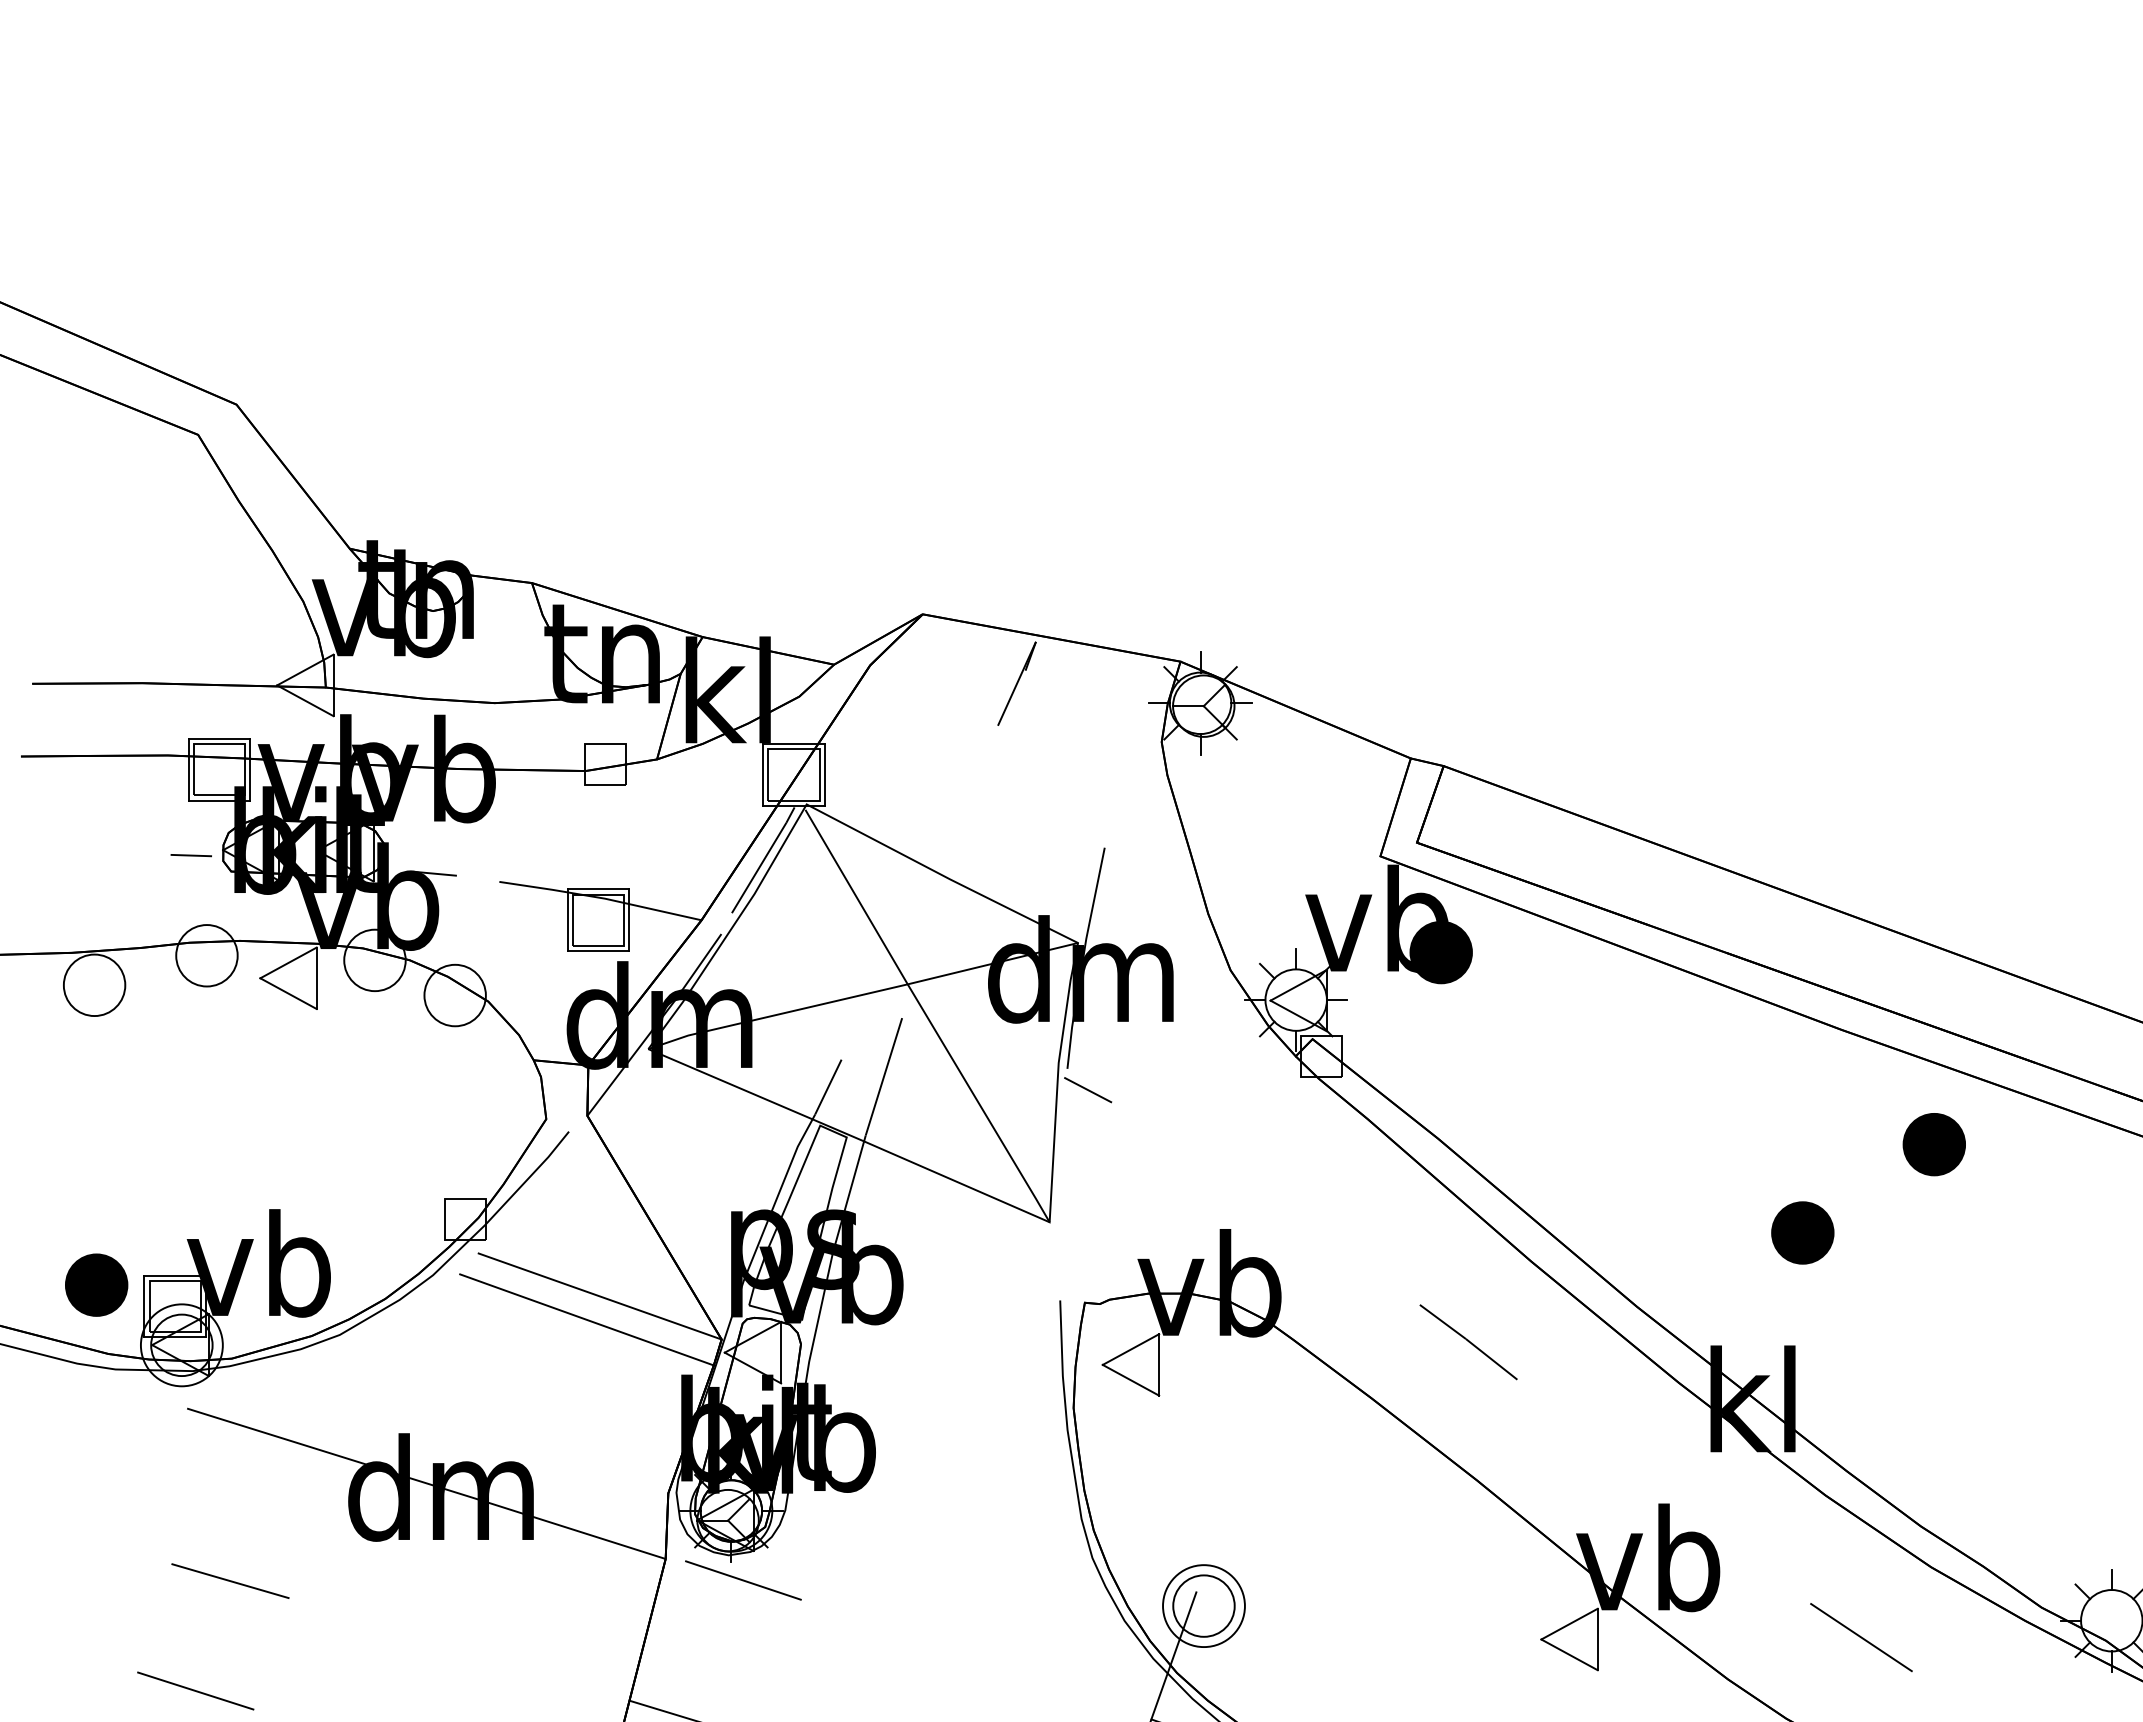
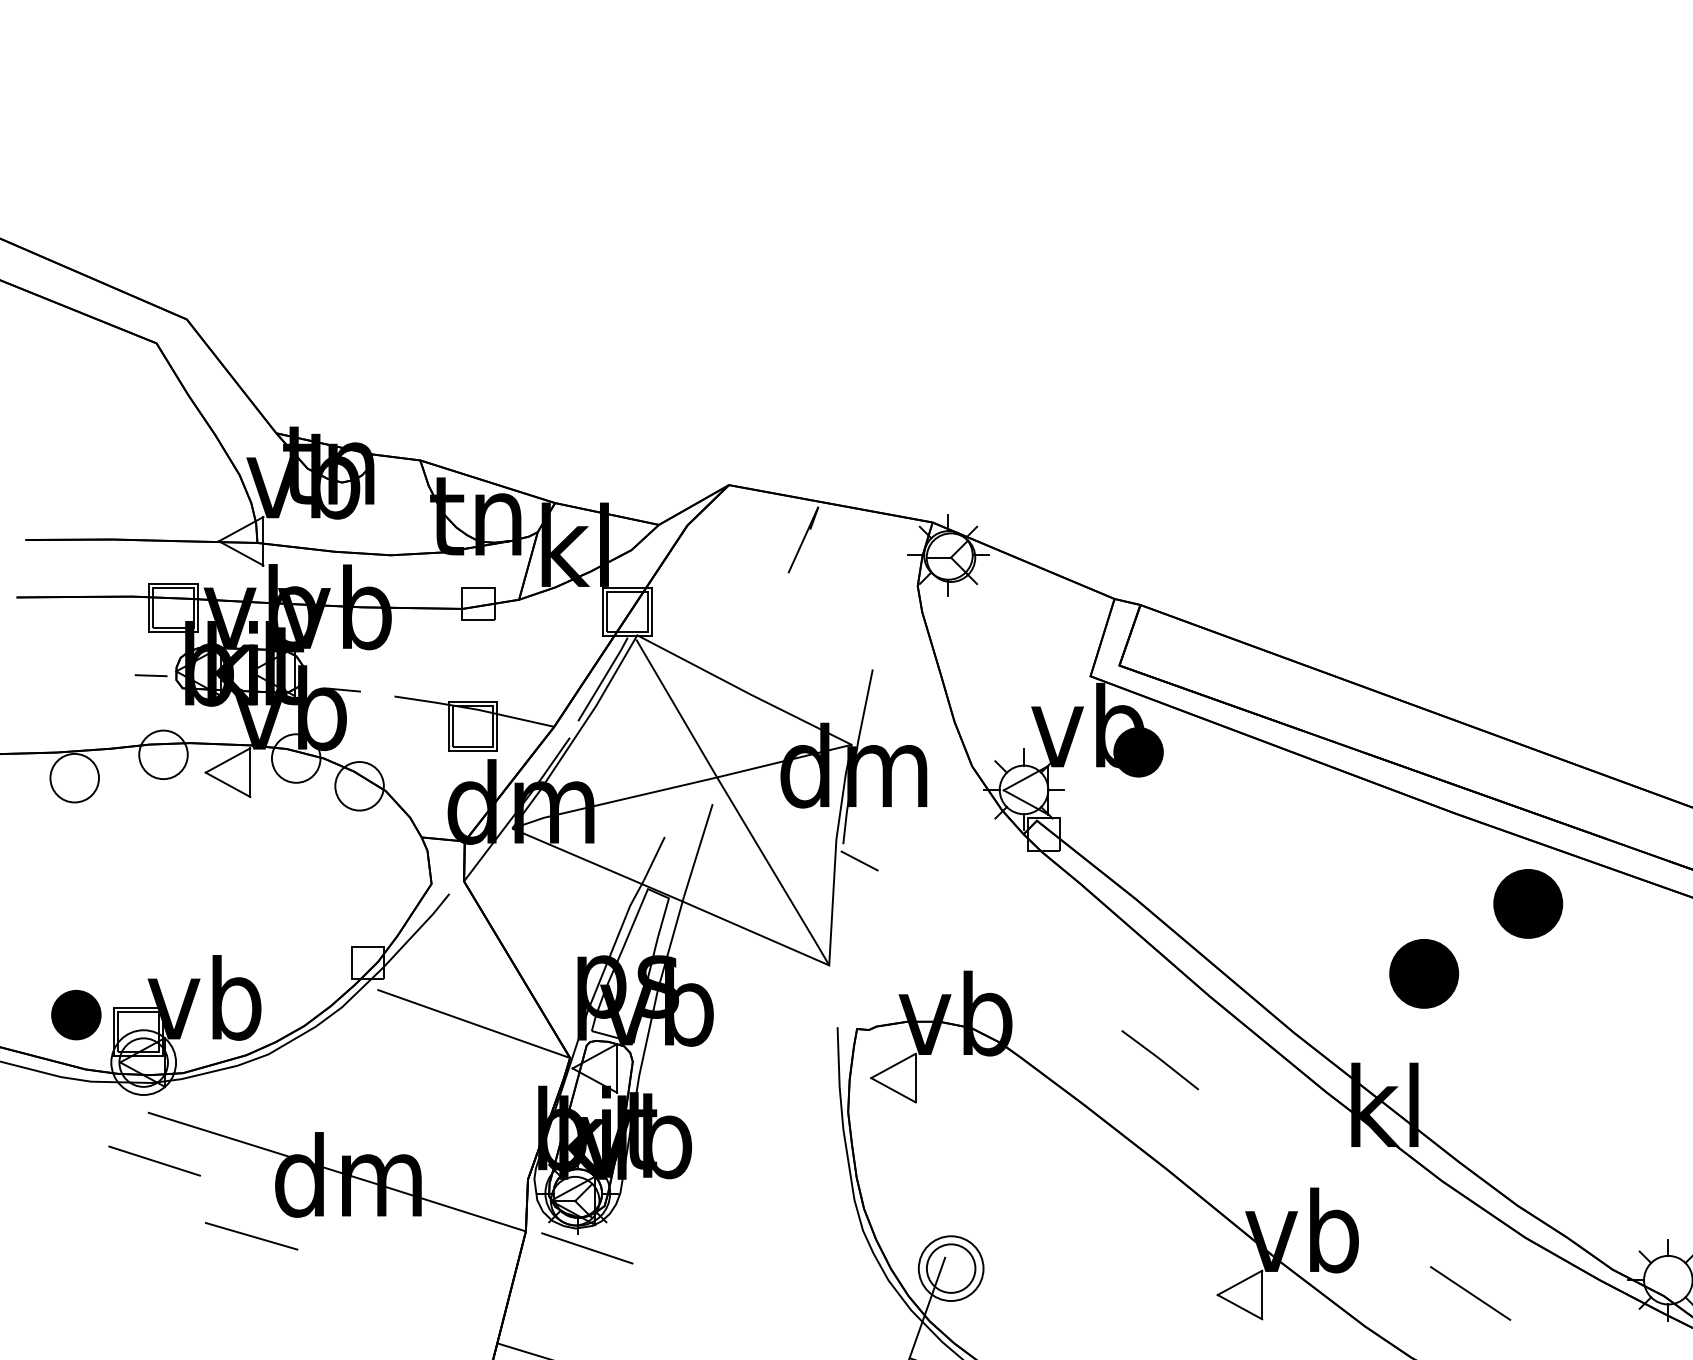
part: (1933, 1144) -> (1527, 903), size x1.4
part: (1802, 1232) -> (1423, 973), size x1.4
line: (586, 1319) -> (463, 1042), removed
line: (230, 1580) -> (251, 1235), moved
line: (195, 1690) -> (154, 1160), moved

